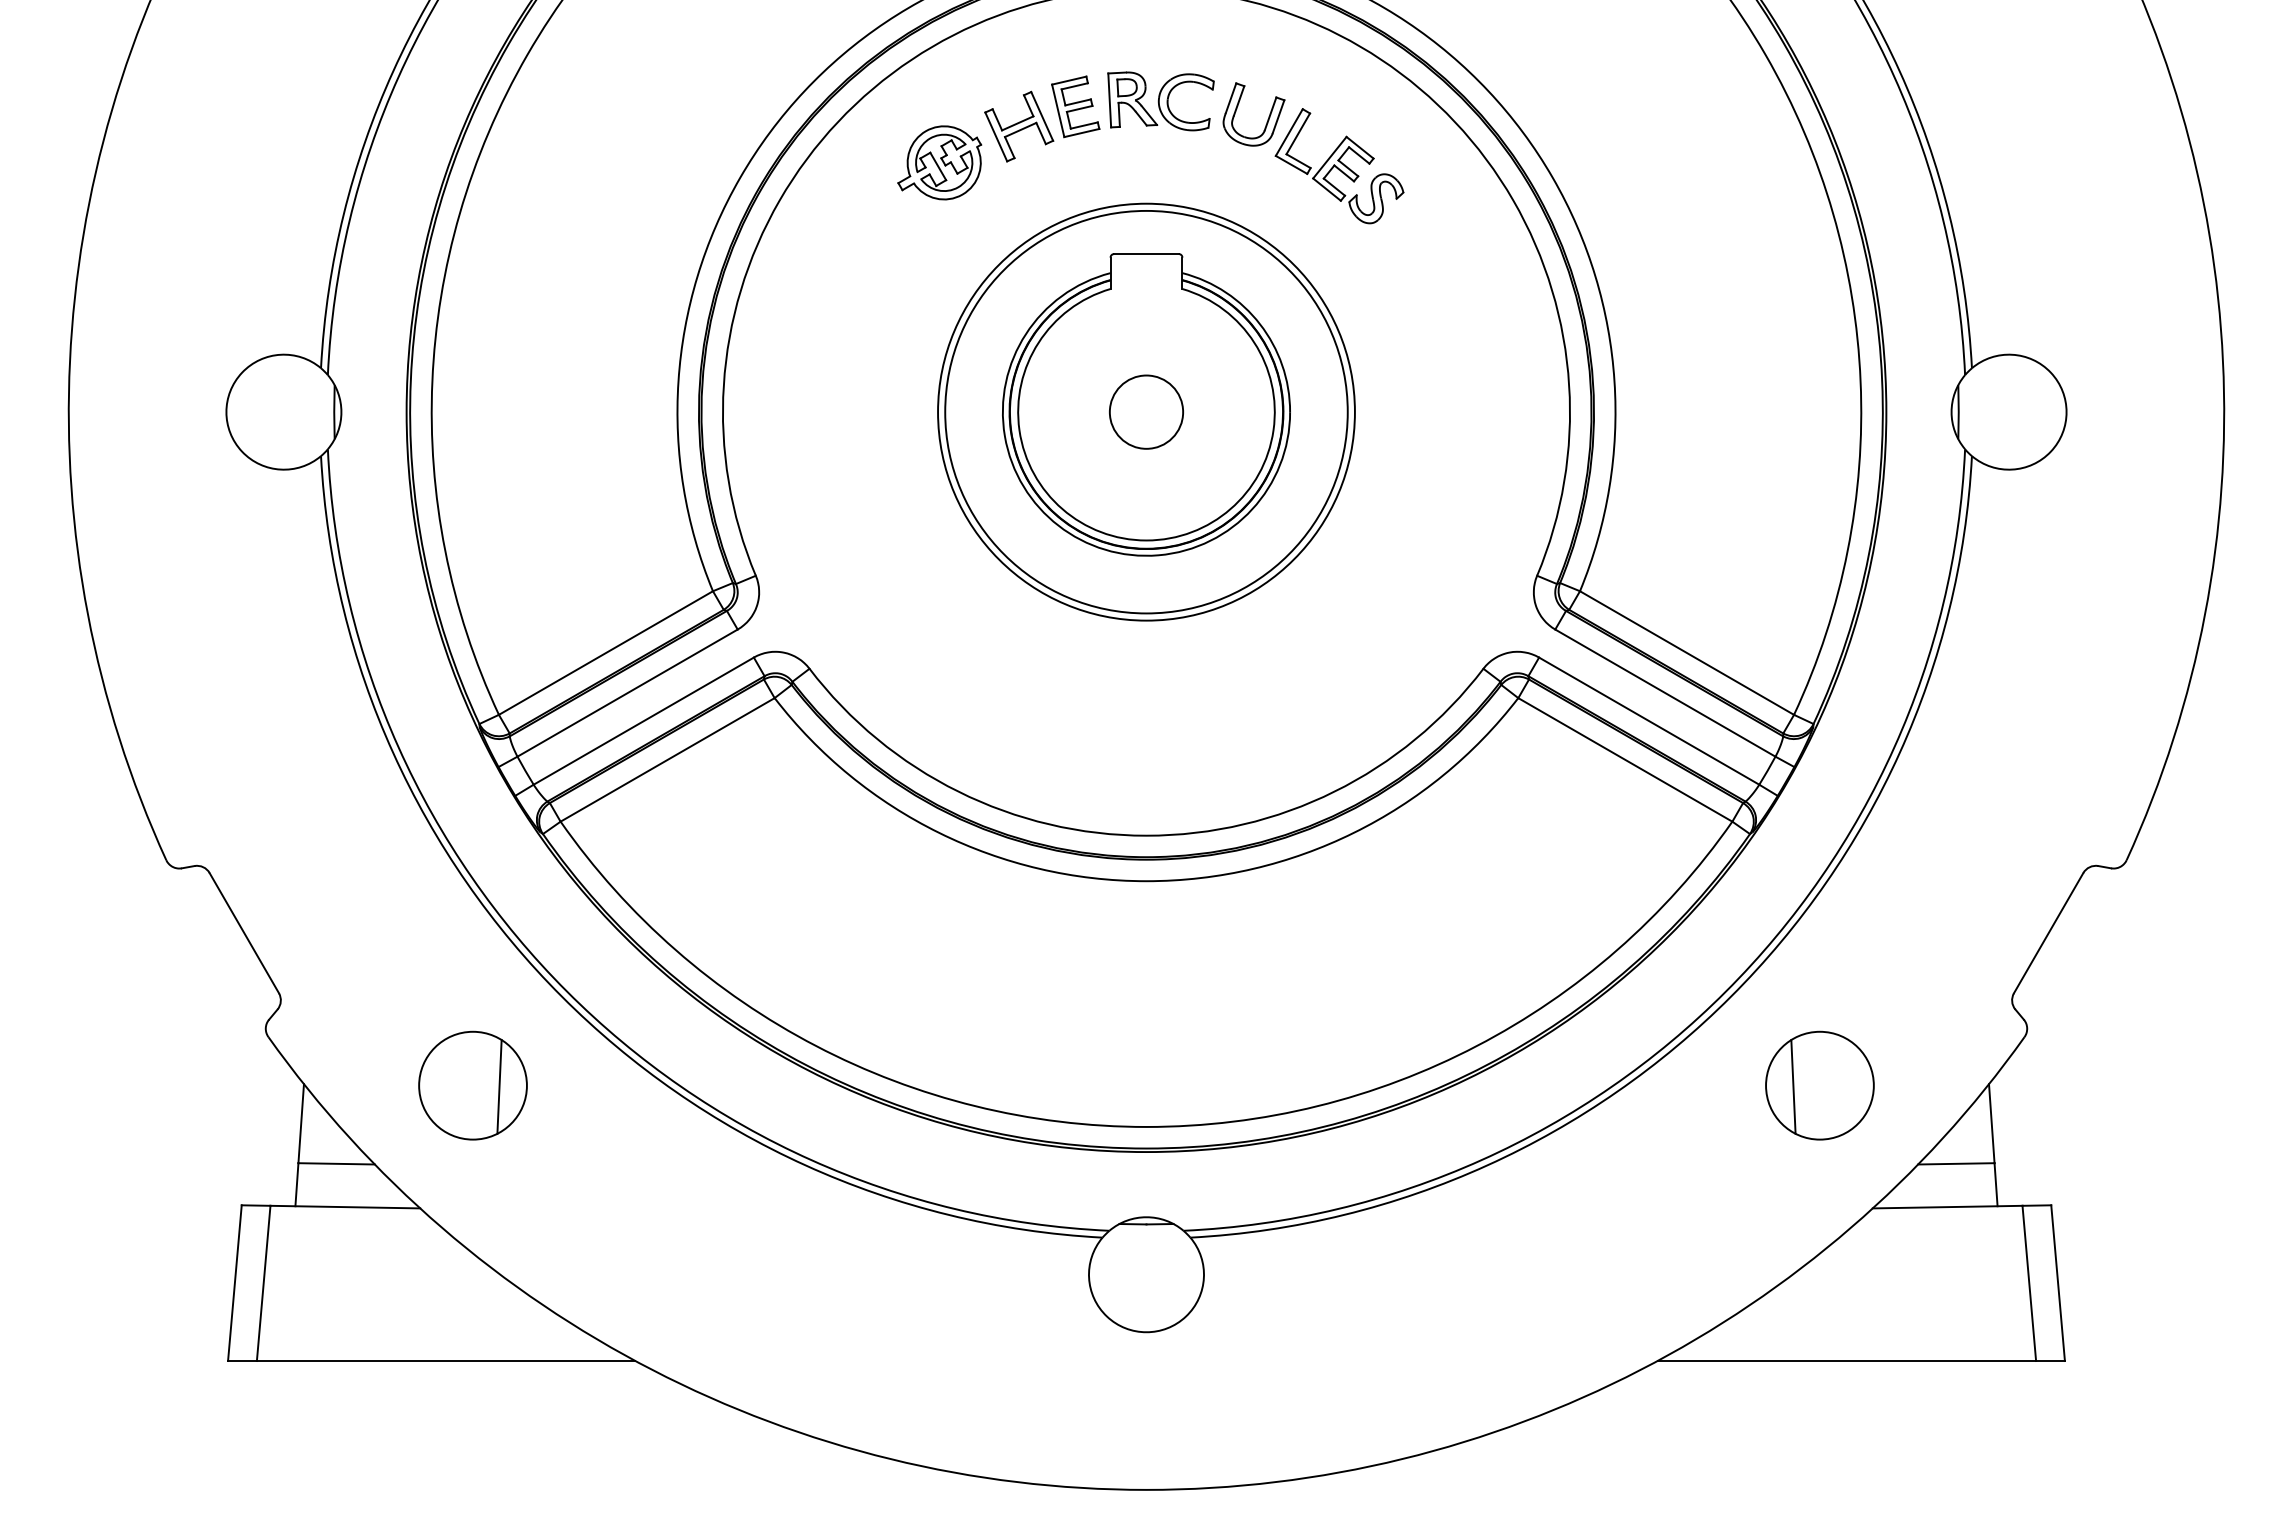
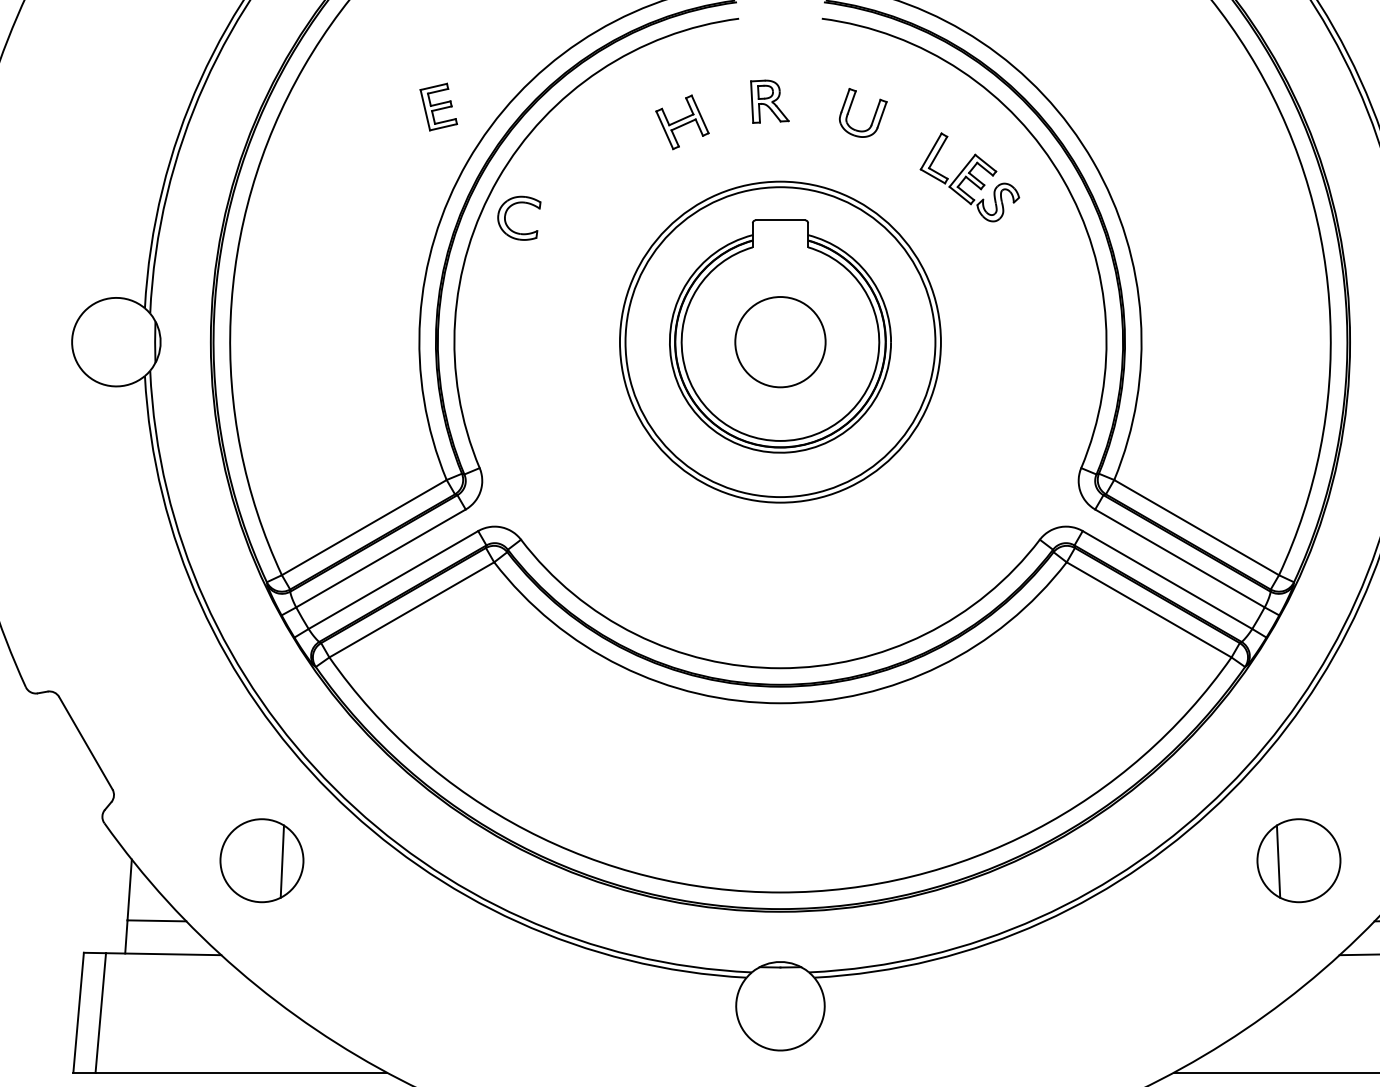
part: (1075, 106) -> (438, 106), moved
part: (1170, 109) -> (507, 223), moved
part: (939, 162) -> (621, 149), removed
part: (1339, 166) -> (969, 177), moved
circle: (1146, 411) -> (780, 341), size x1.6

